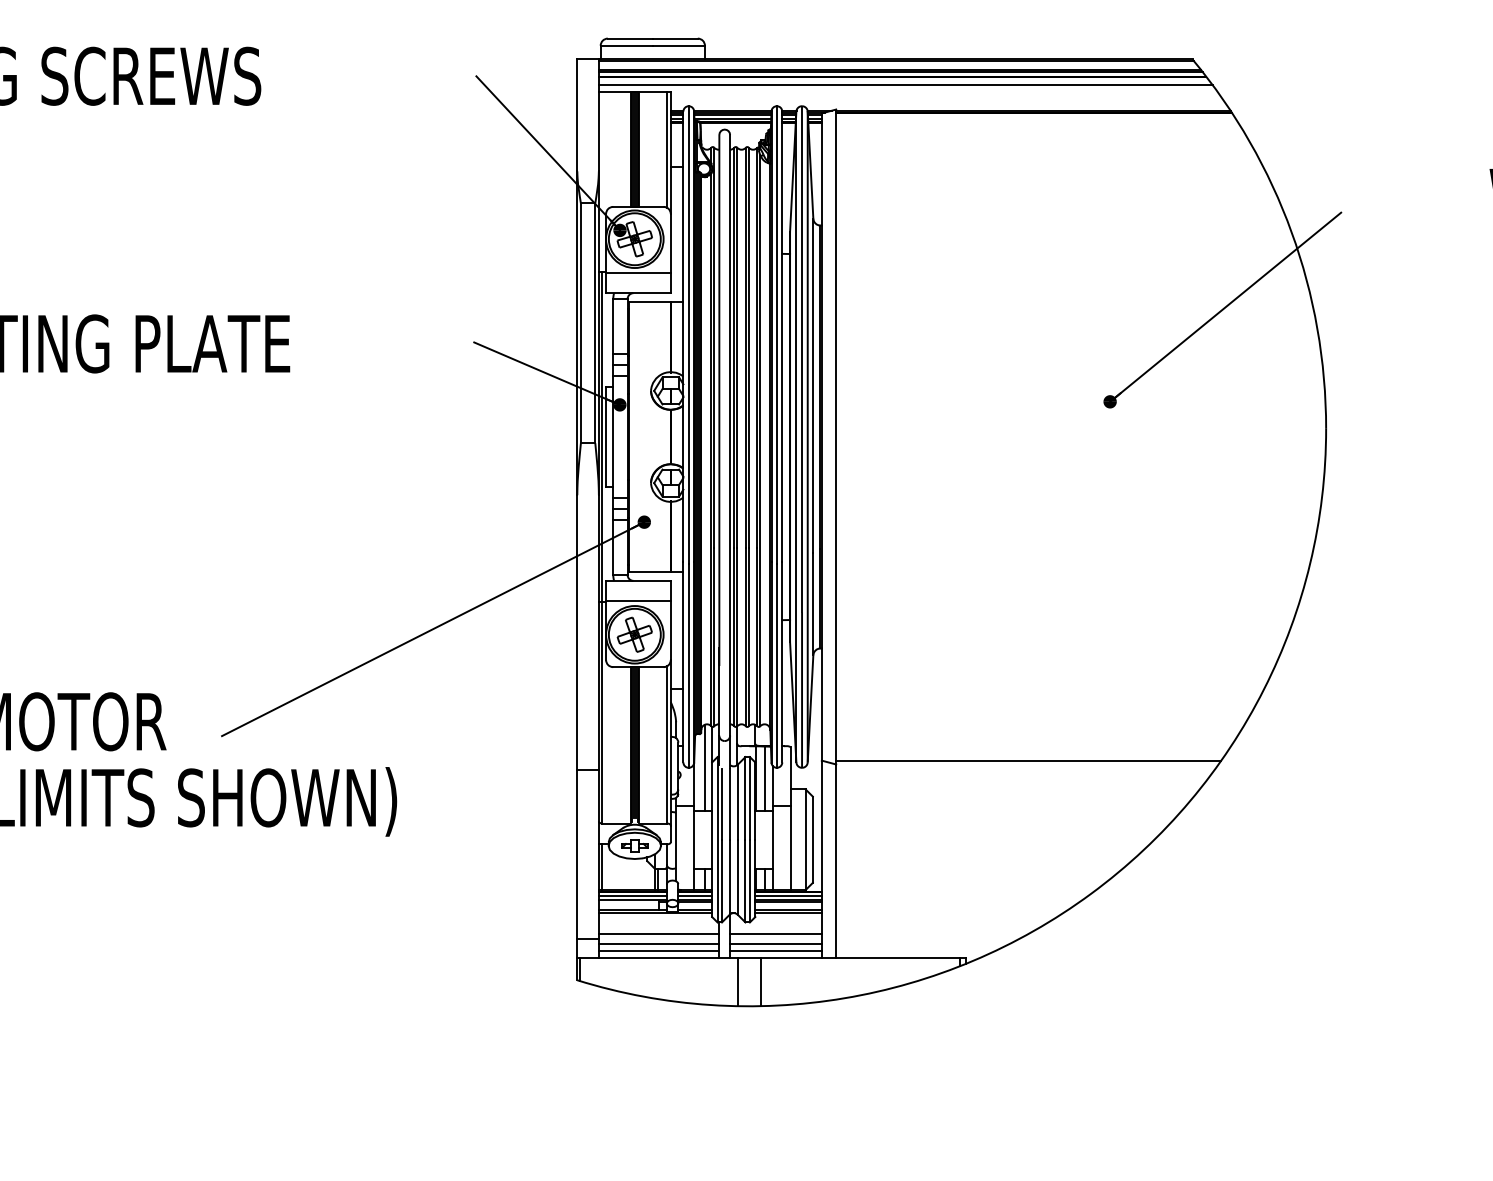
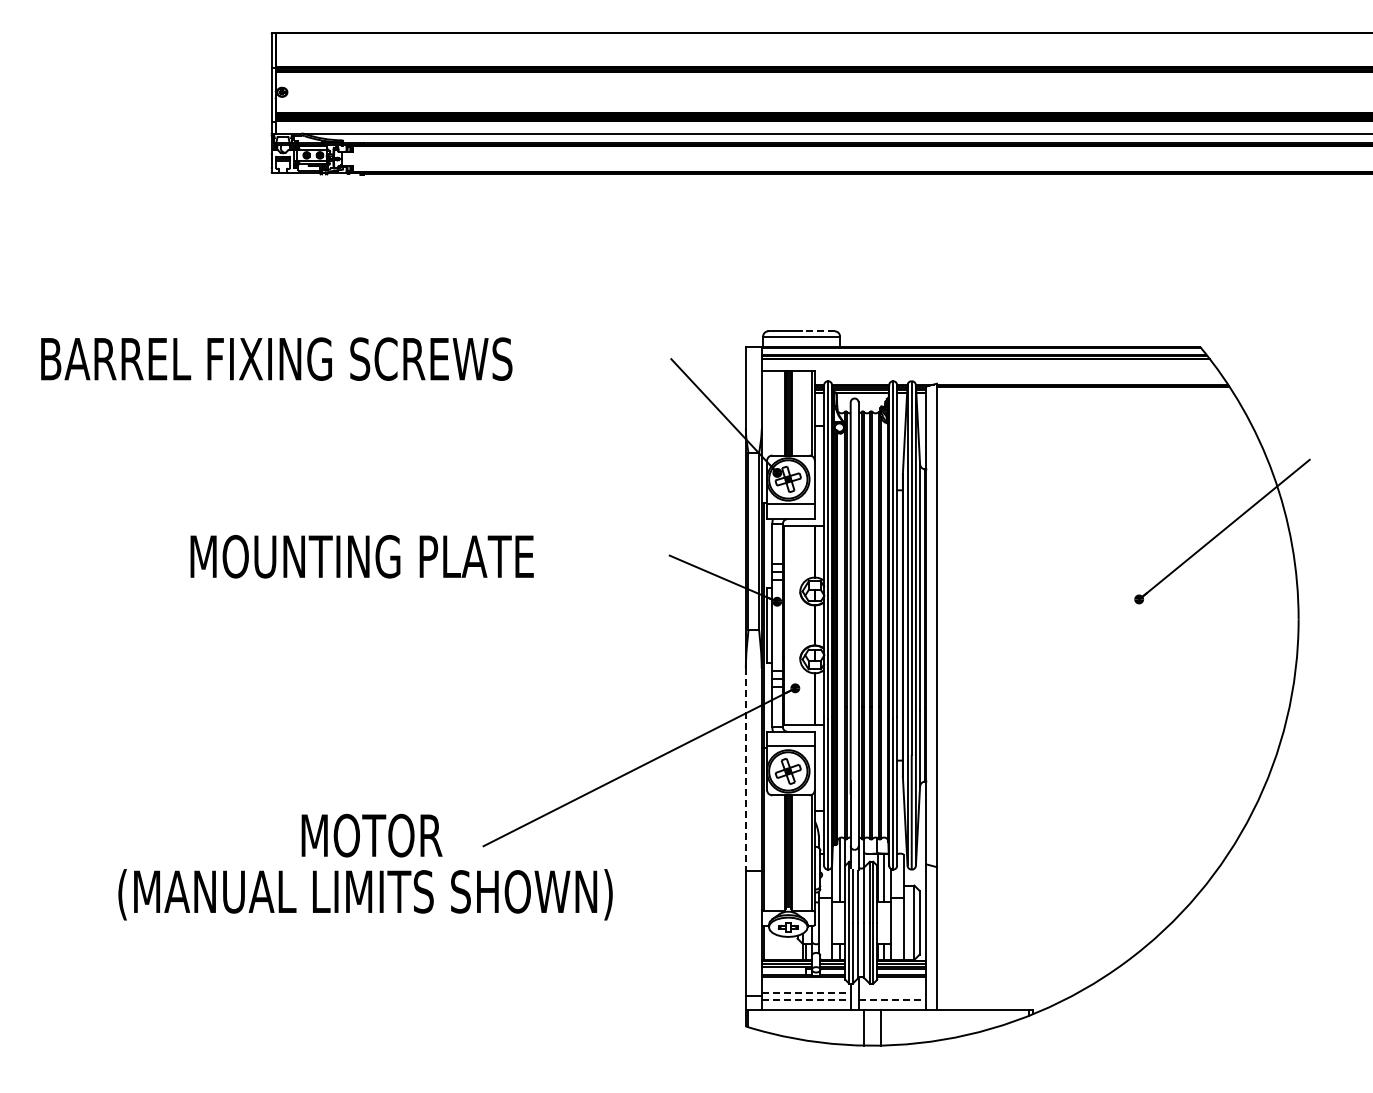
line: (675, 38) -> (818, 331), solid -> dashed
line: (904, 84) -> (987, 365), removed
line: (576, 632) -> (745, 769), solid -> dashed
line: (1027, 760) -> (1078, 864), removed
line: (659, 934) -> (806, 992), solid -> dashed
line: (775, 934) -> (892, 992), removed
line: (659, 943) -> (806, 999), solid -> dashed
line: (775, 943) -> (892, 999), solid -> dashed
line: (658, 951) -> (805, 1005), removed
line: (775, 951) -> (892, 1005), removed

